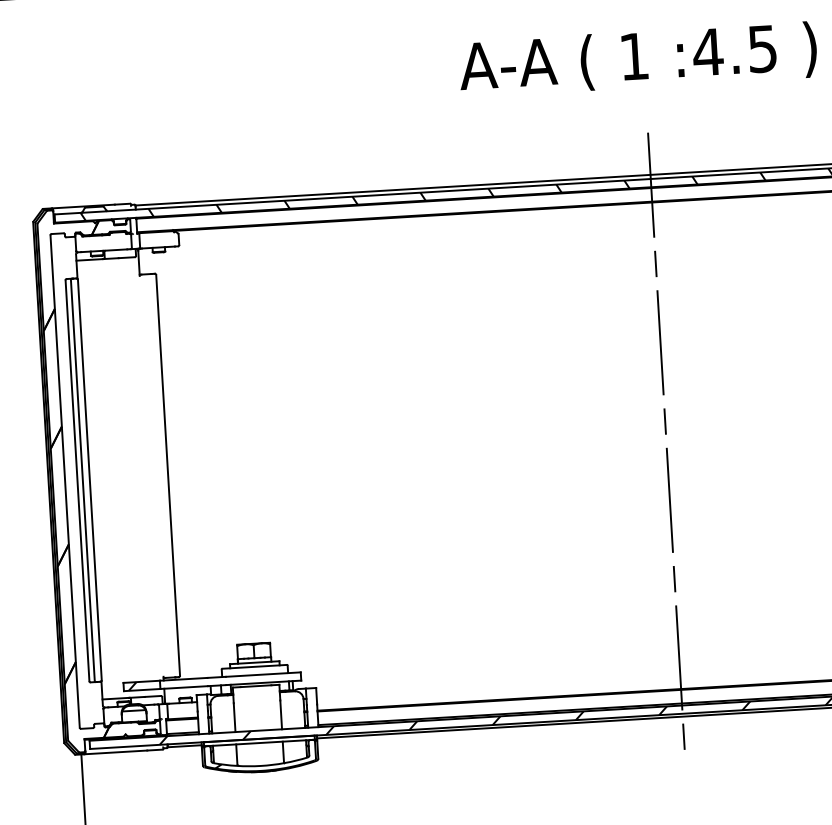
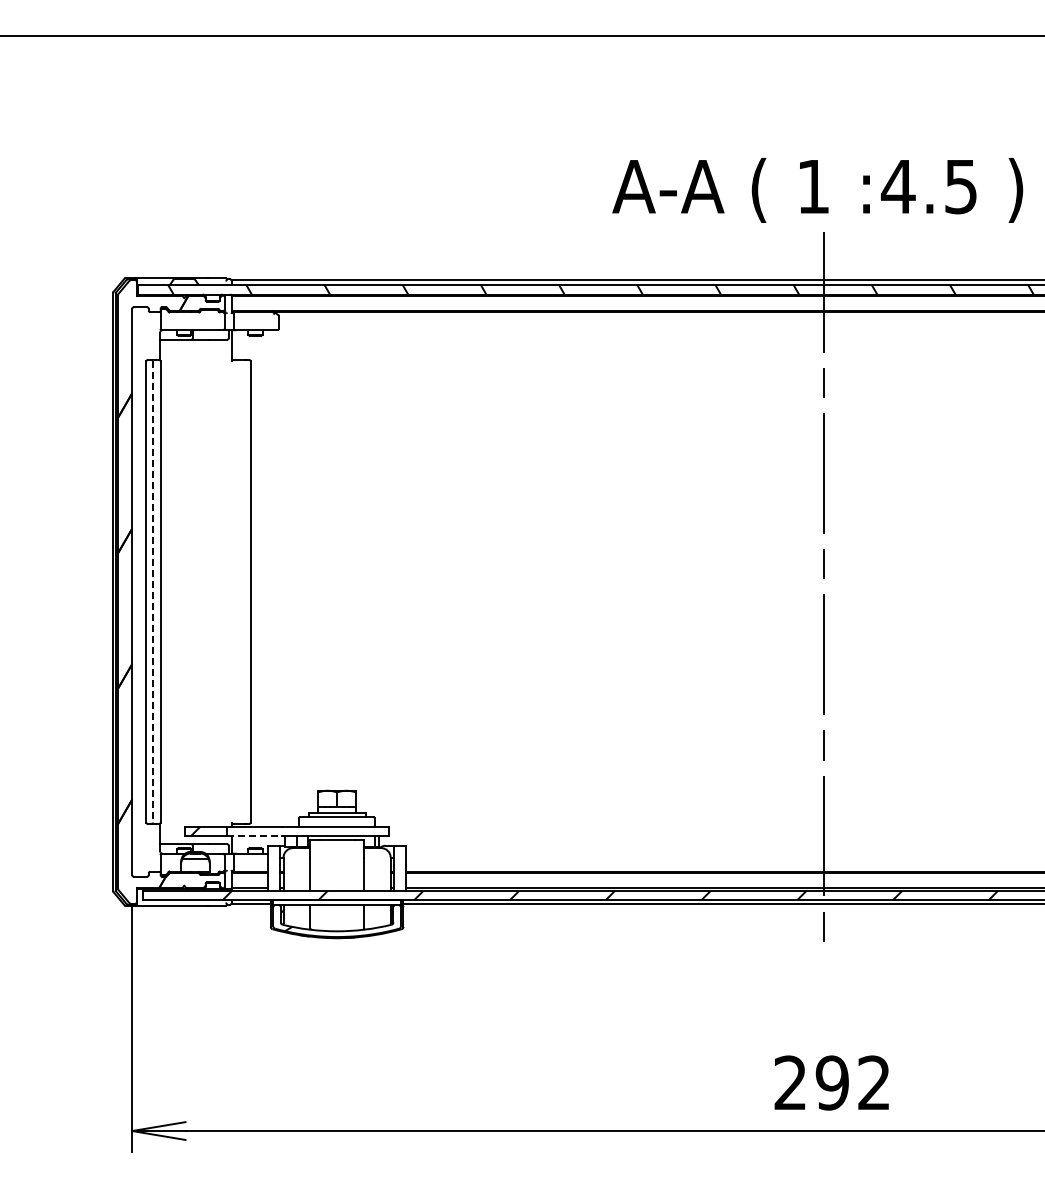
text: (637, 59) -> (817, 190), moved
line: (82, 480) -> (152, 591), solid -> dashed
line: (184, 687) -> (255, 836), solid -> dashed

